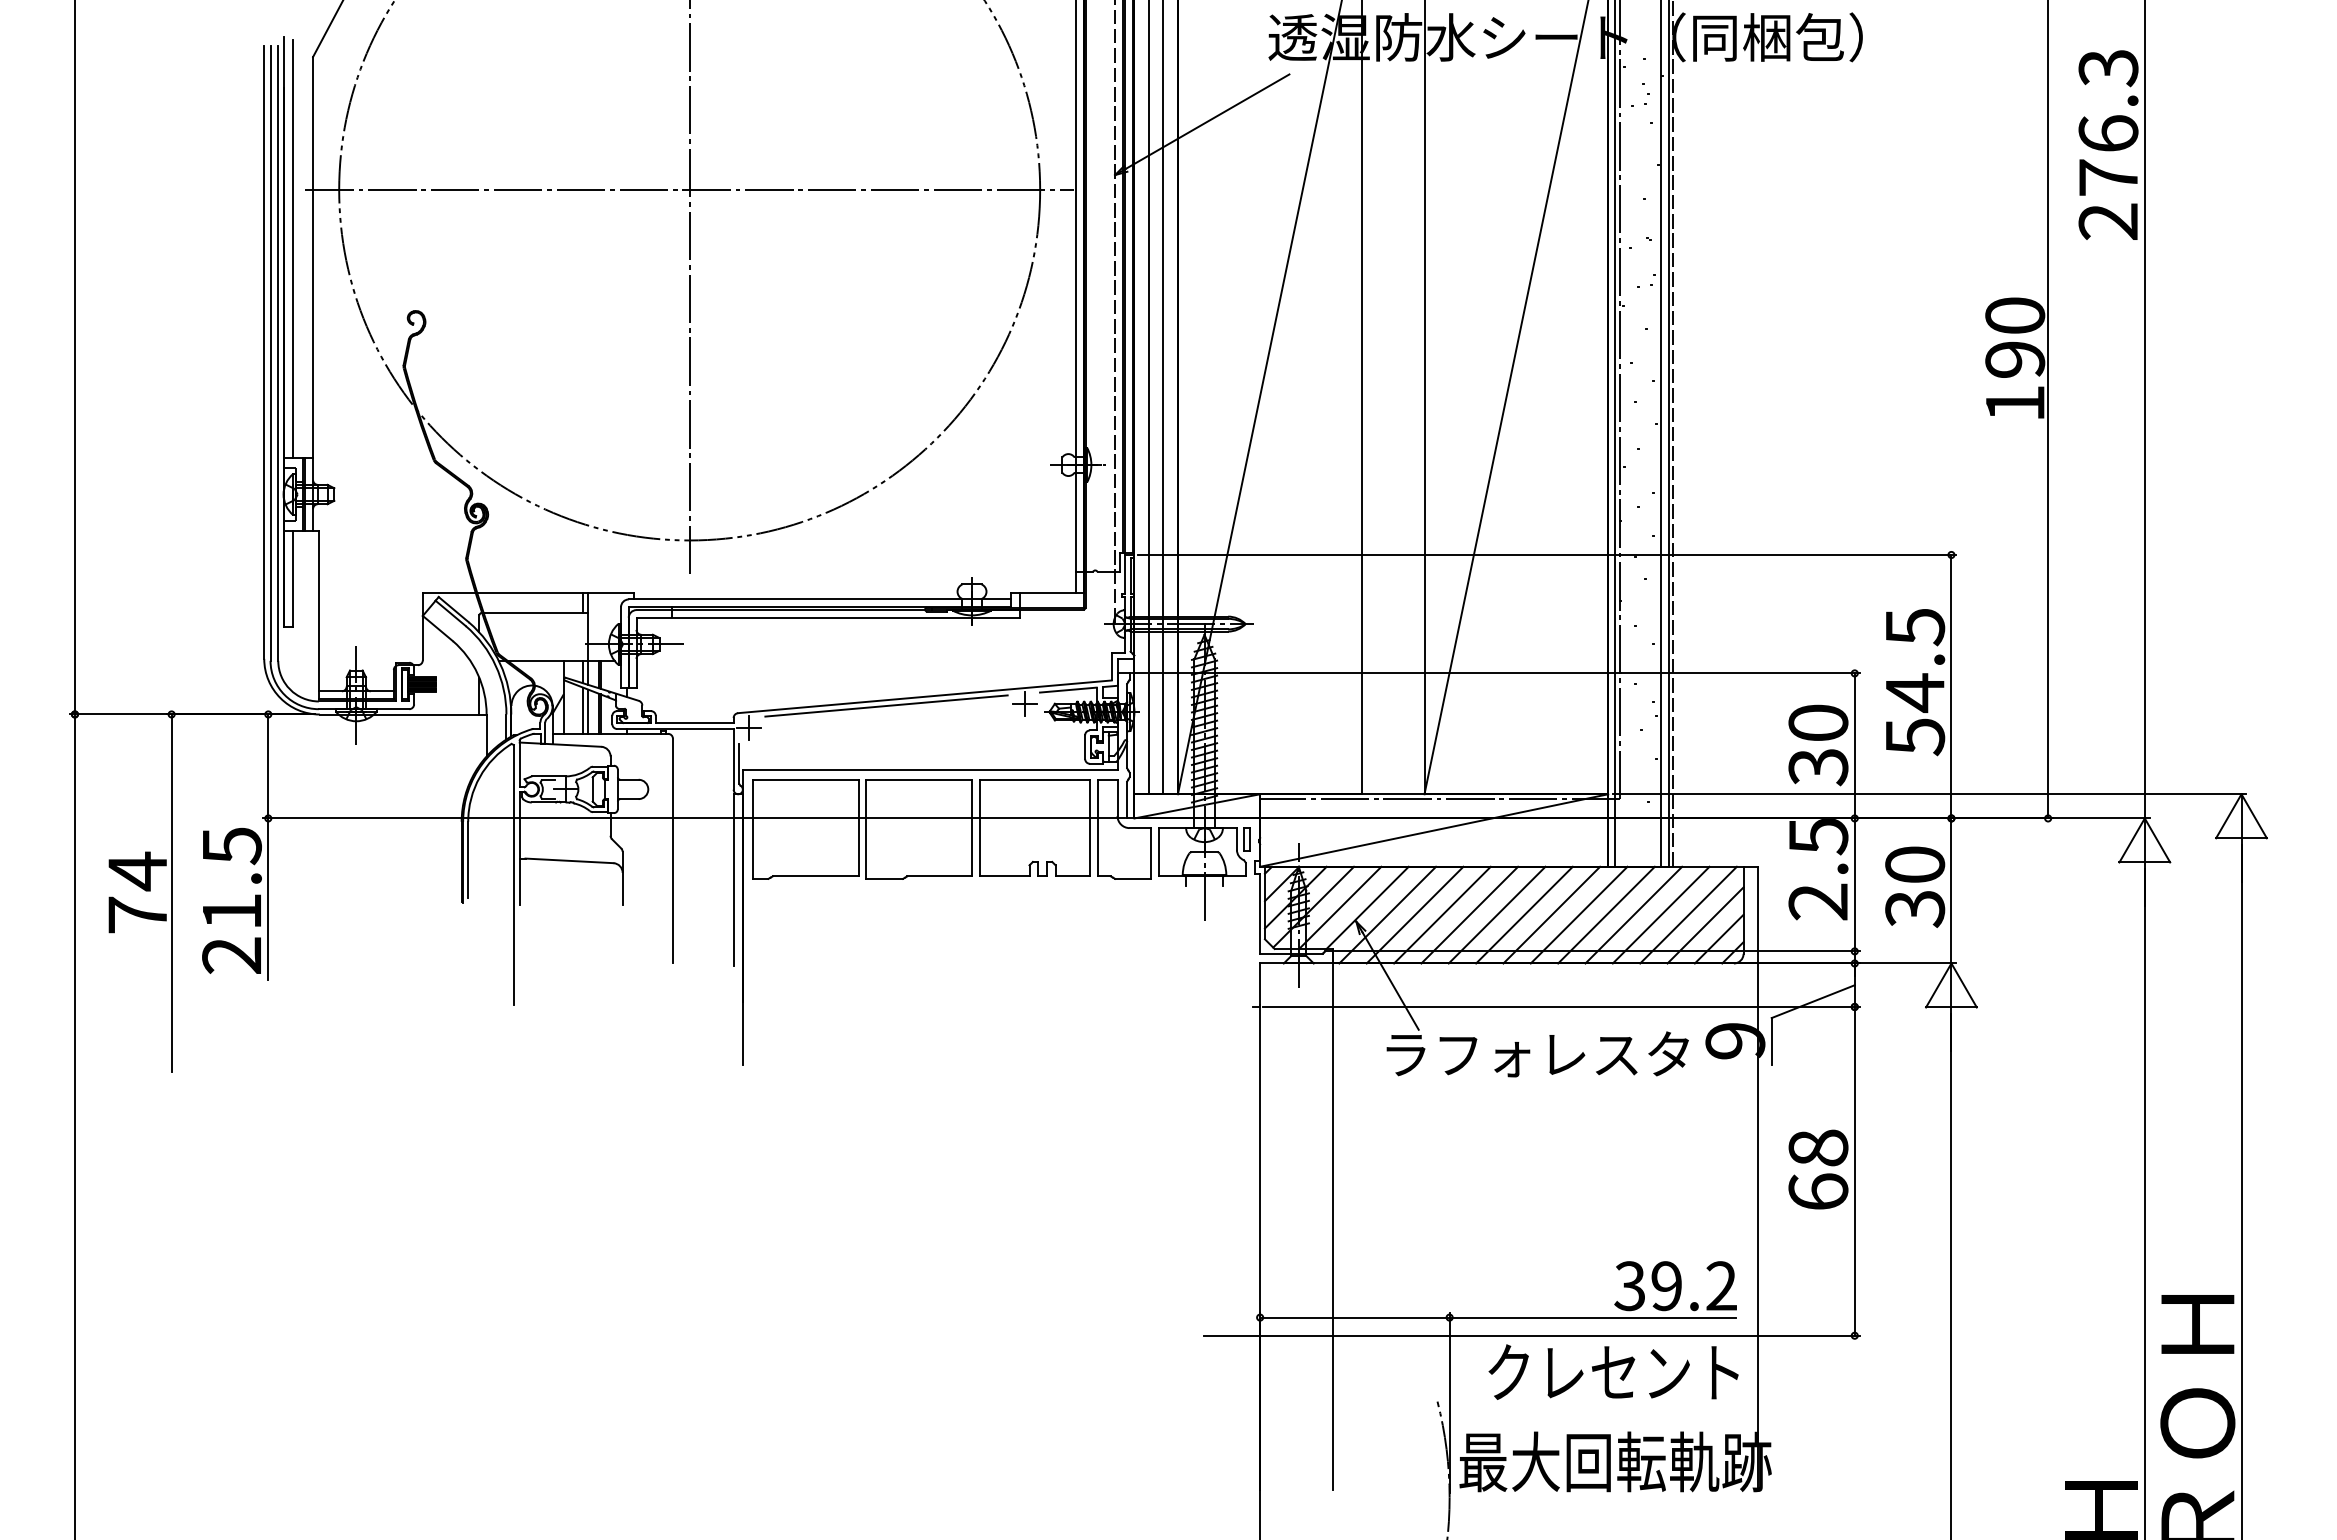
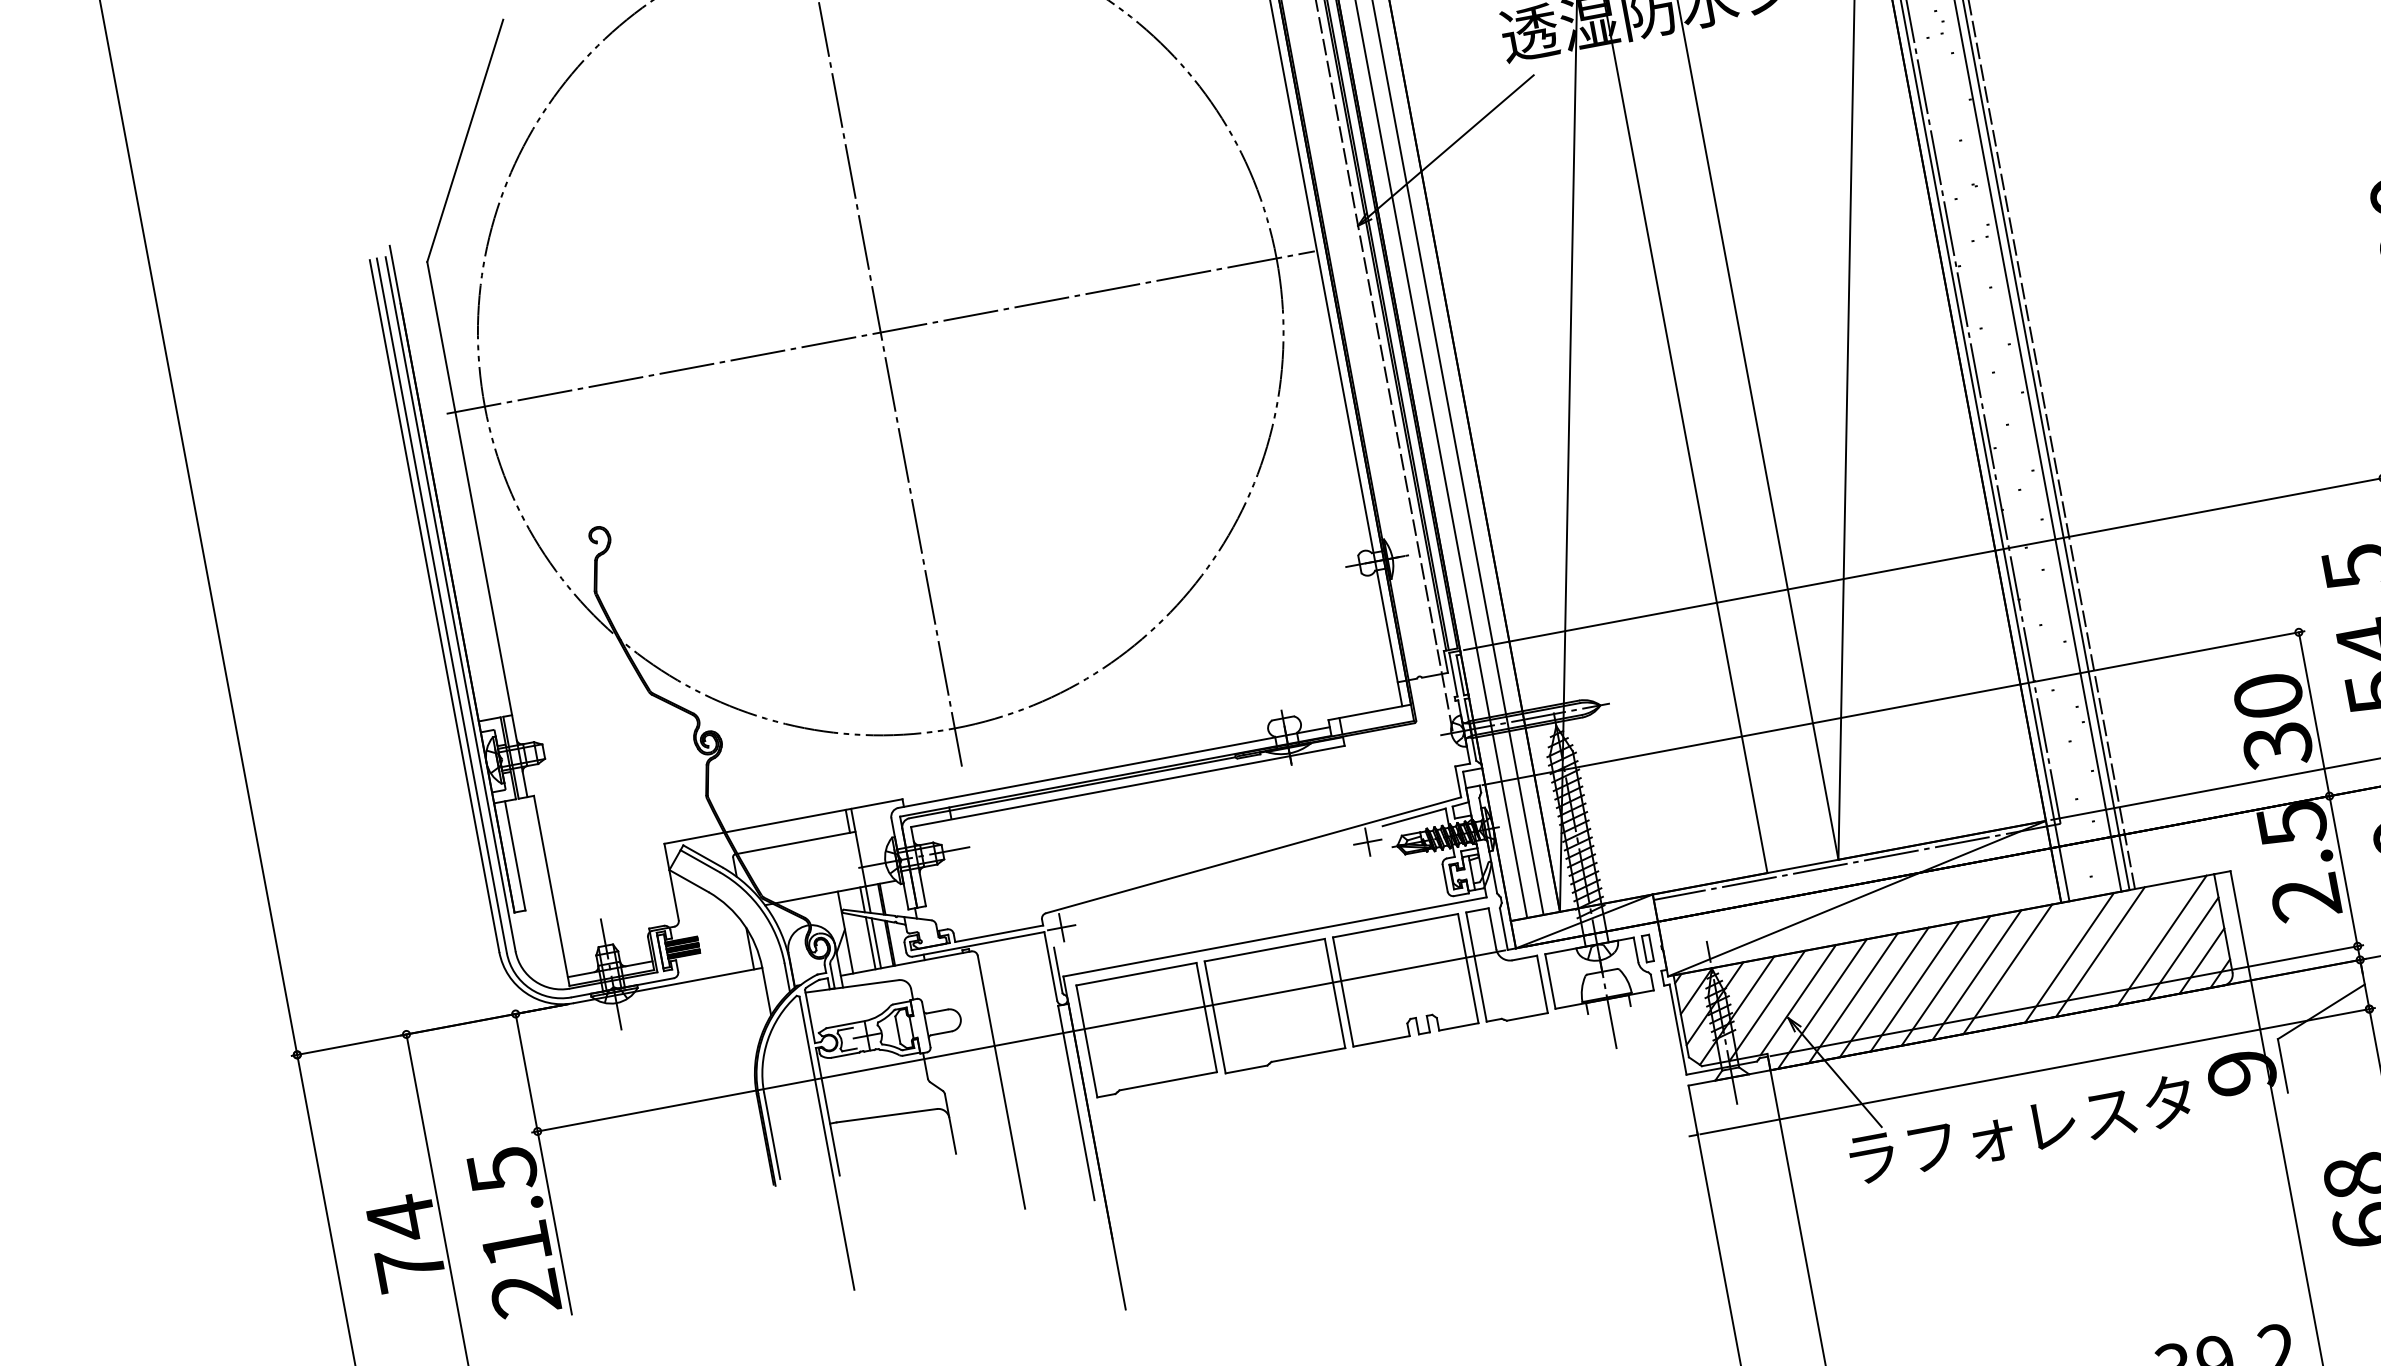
line: (293, 248) -> (445, 482), removed
line: (886, 705) -> (1212, 873), removed
line: (1578, 914) -> (2037, 963), removed
line: (1660, 914) -> (2130, 945), removed

